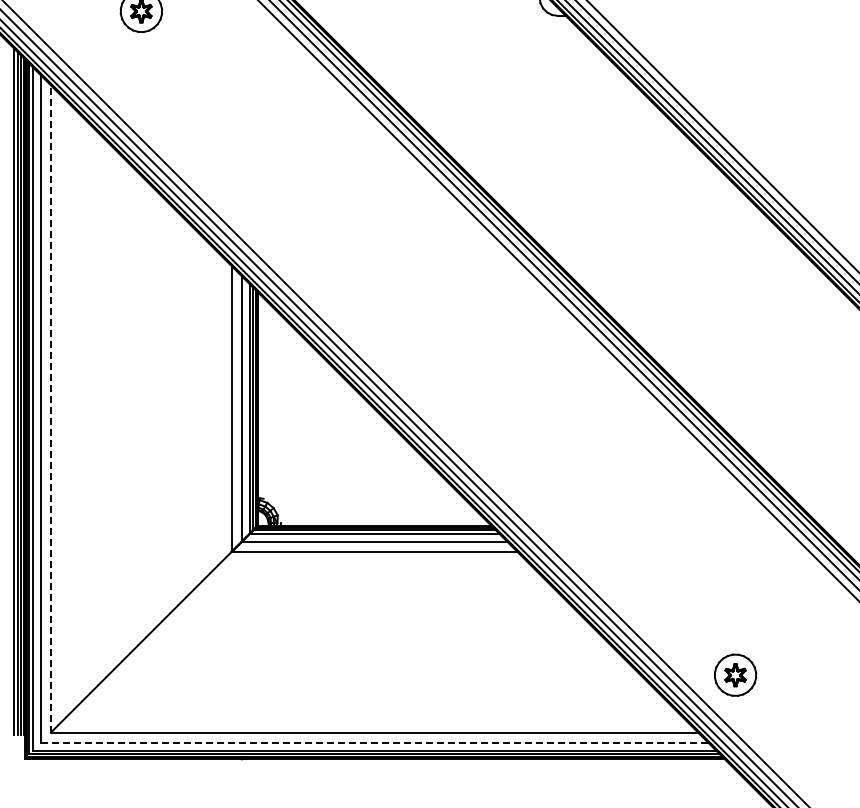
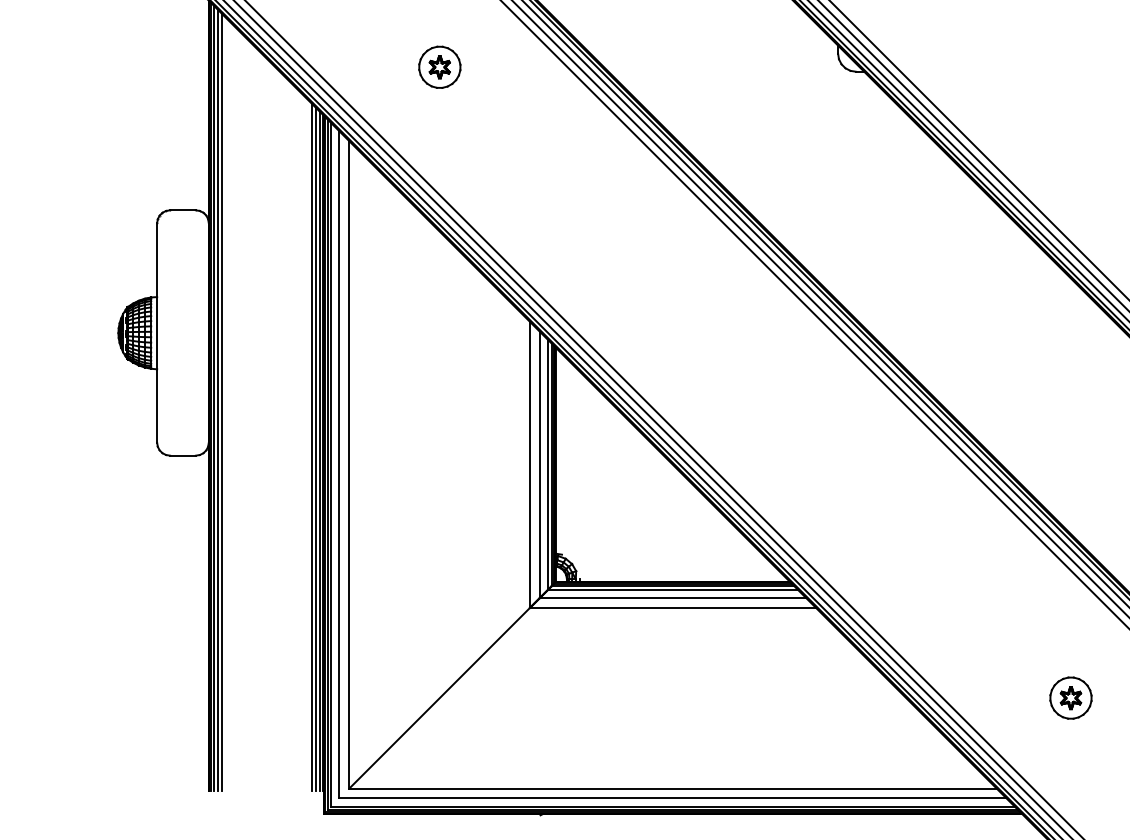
line: (51, 408) -> (349, 464), dashed -> solid
part: (735, 674) -> (1070, 697), moved
line: (375, 742) -> (673, 798), dashed -> solid

